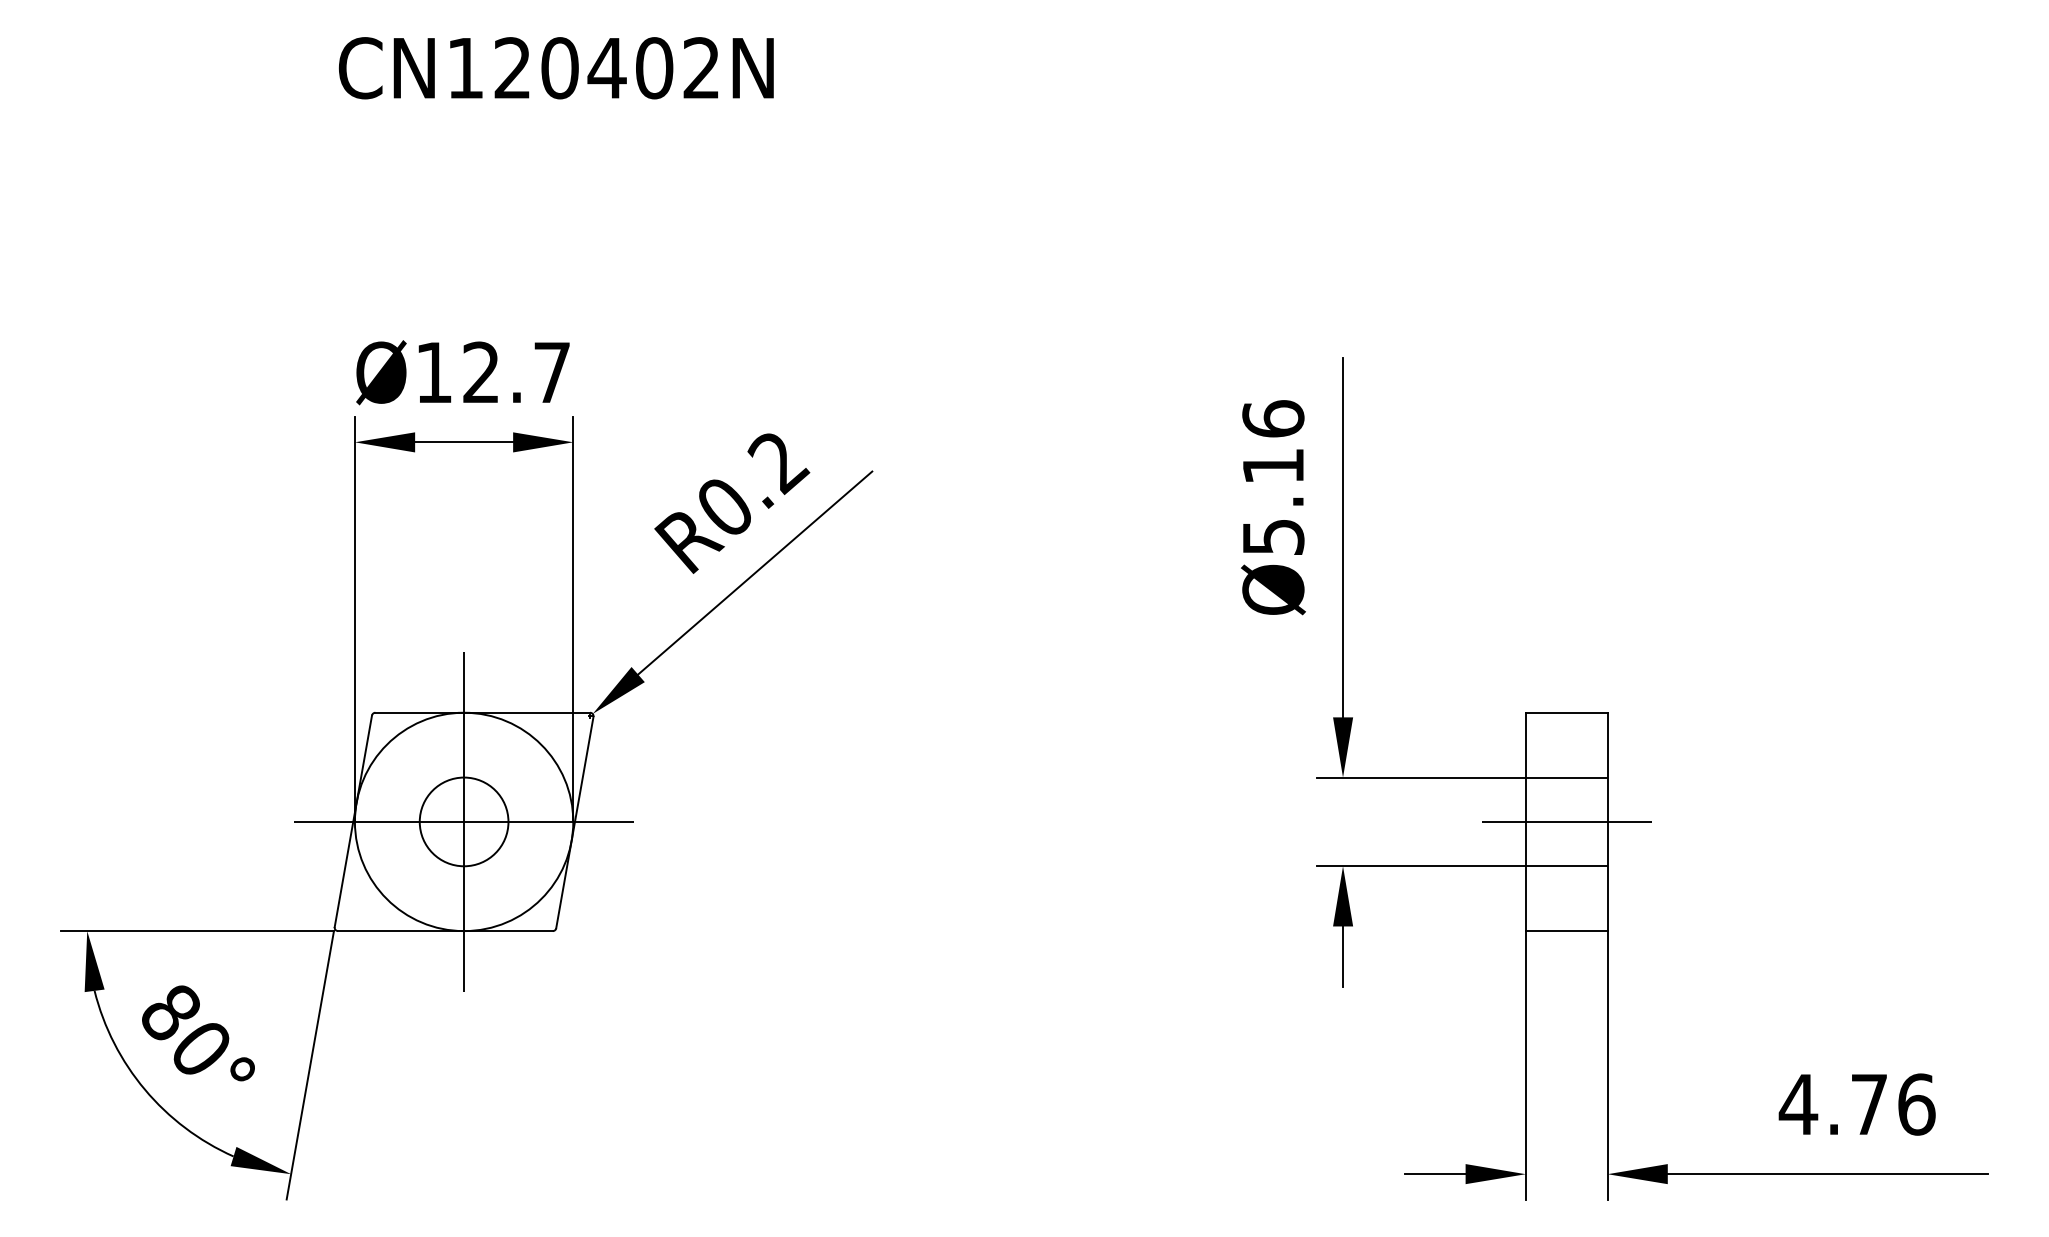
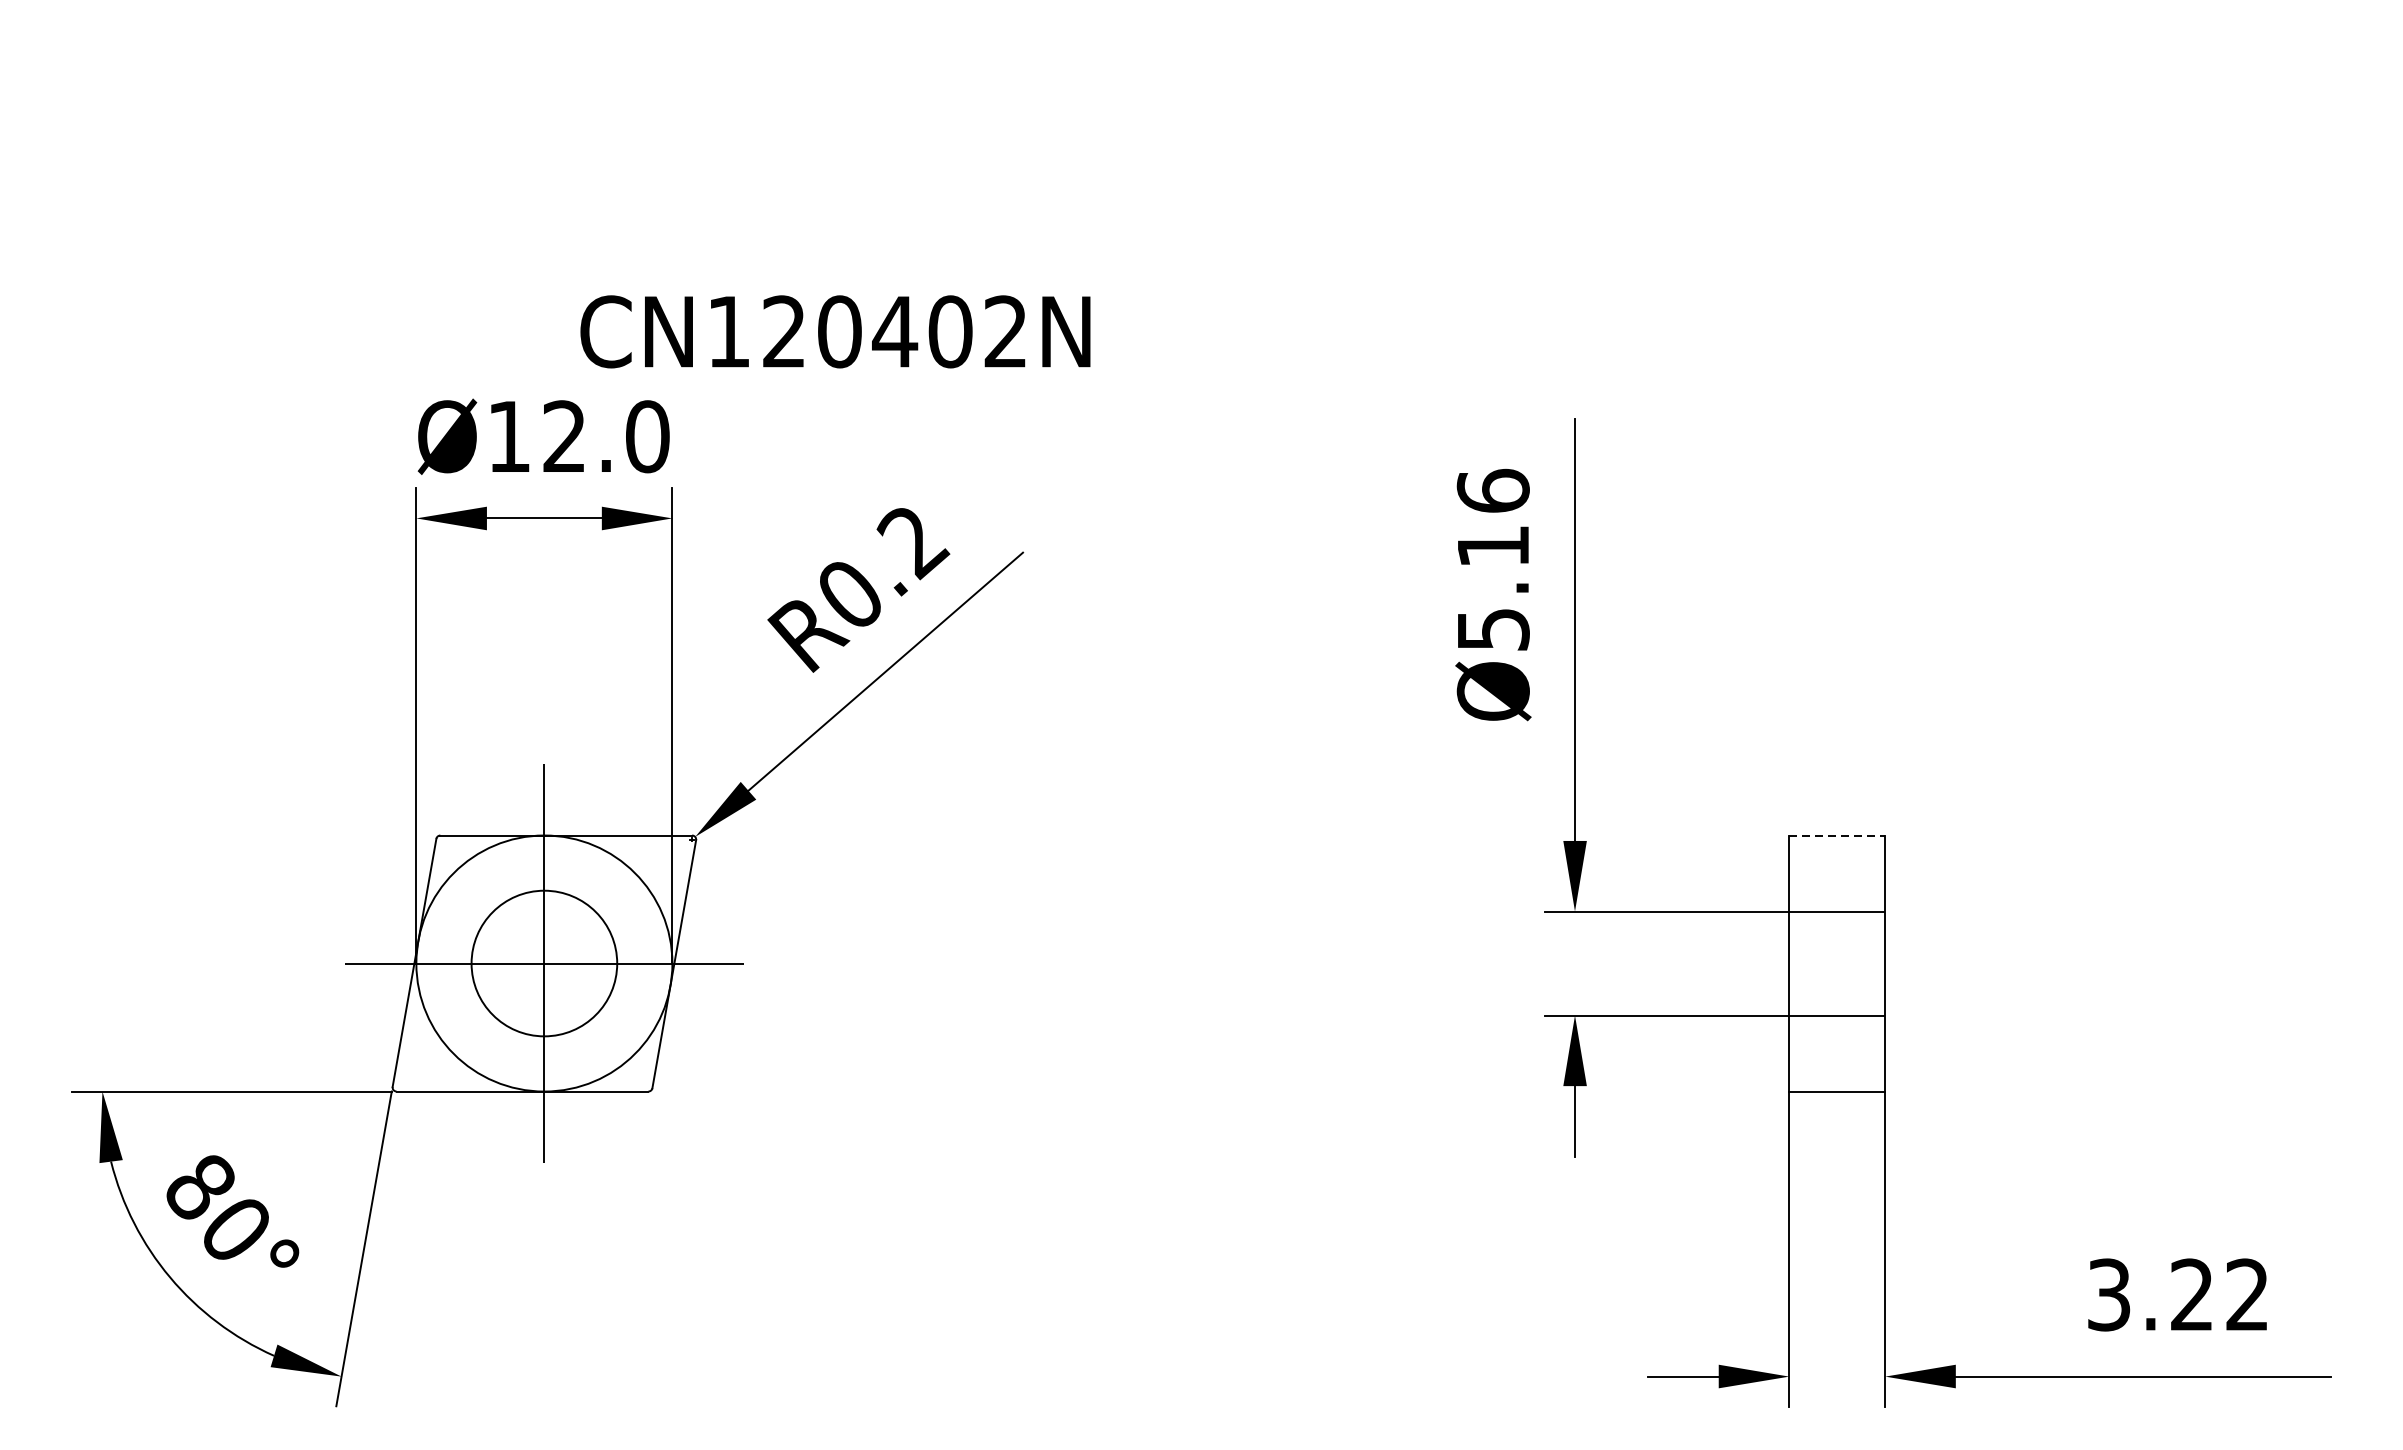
text: (556, 68) -> (835, 332), moved
text: (551, 372) -> (646, 436), Ø12.7 -> Ø12.0
line: (1566, 712) -> (1837, 835), solid -> dashed
circle: (463, 821) -> (543, 963), size x1.4
line: (1566, 821) -> (1837, 963), removed
text: (1856, 1104) -> (2177, 1294), 4.76 -> 3.22

